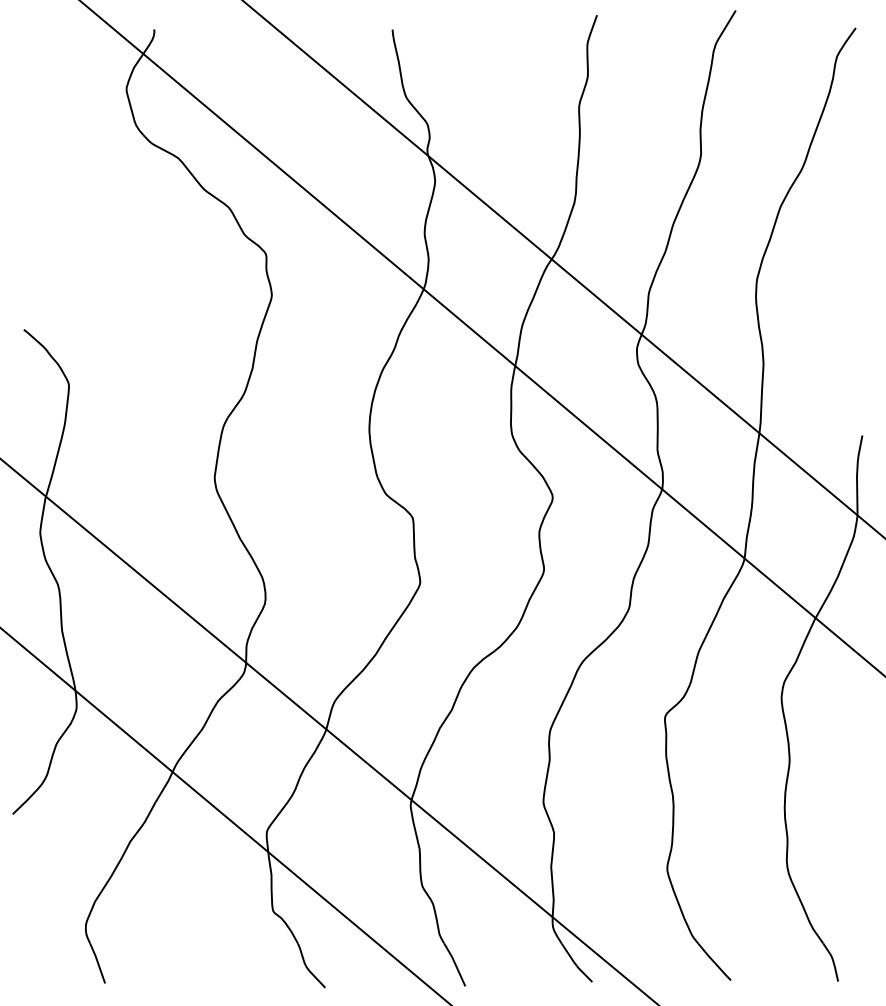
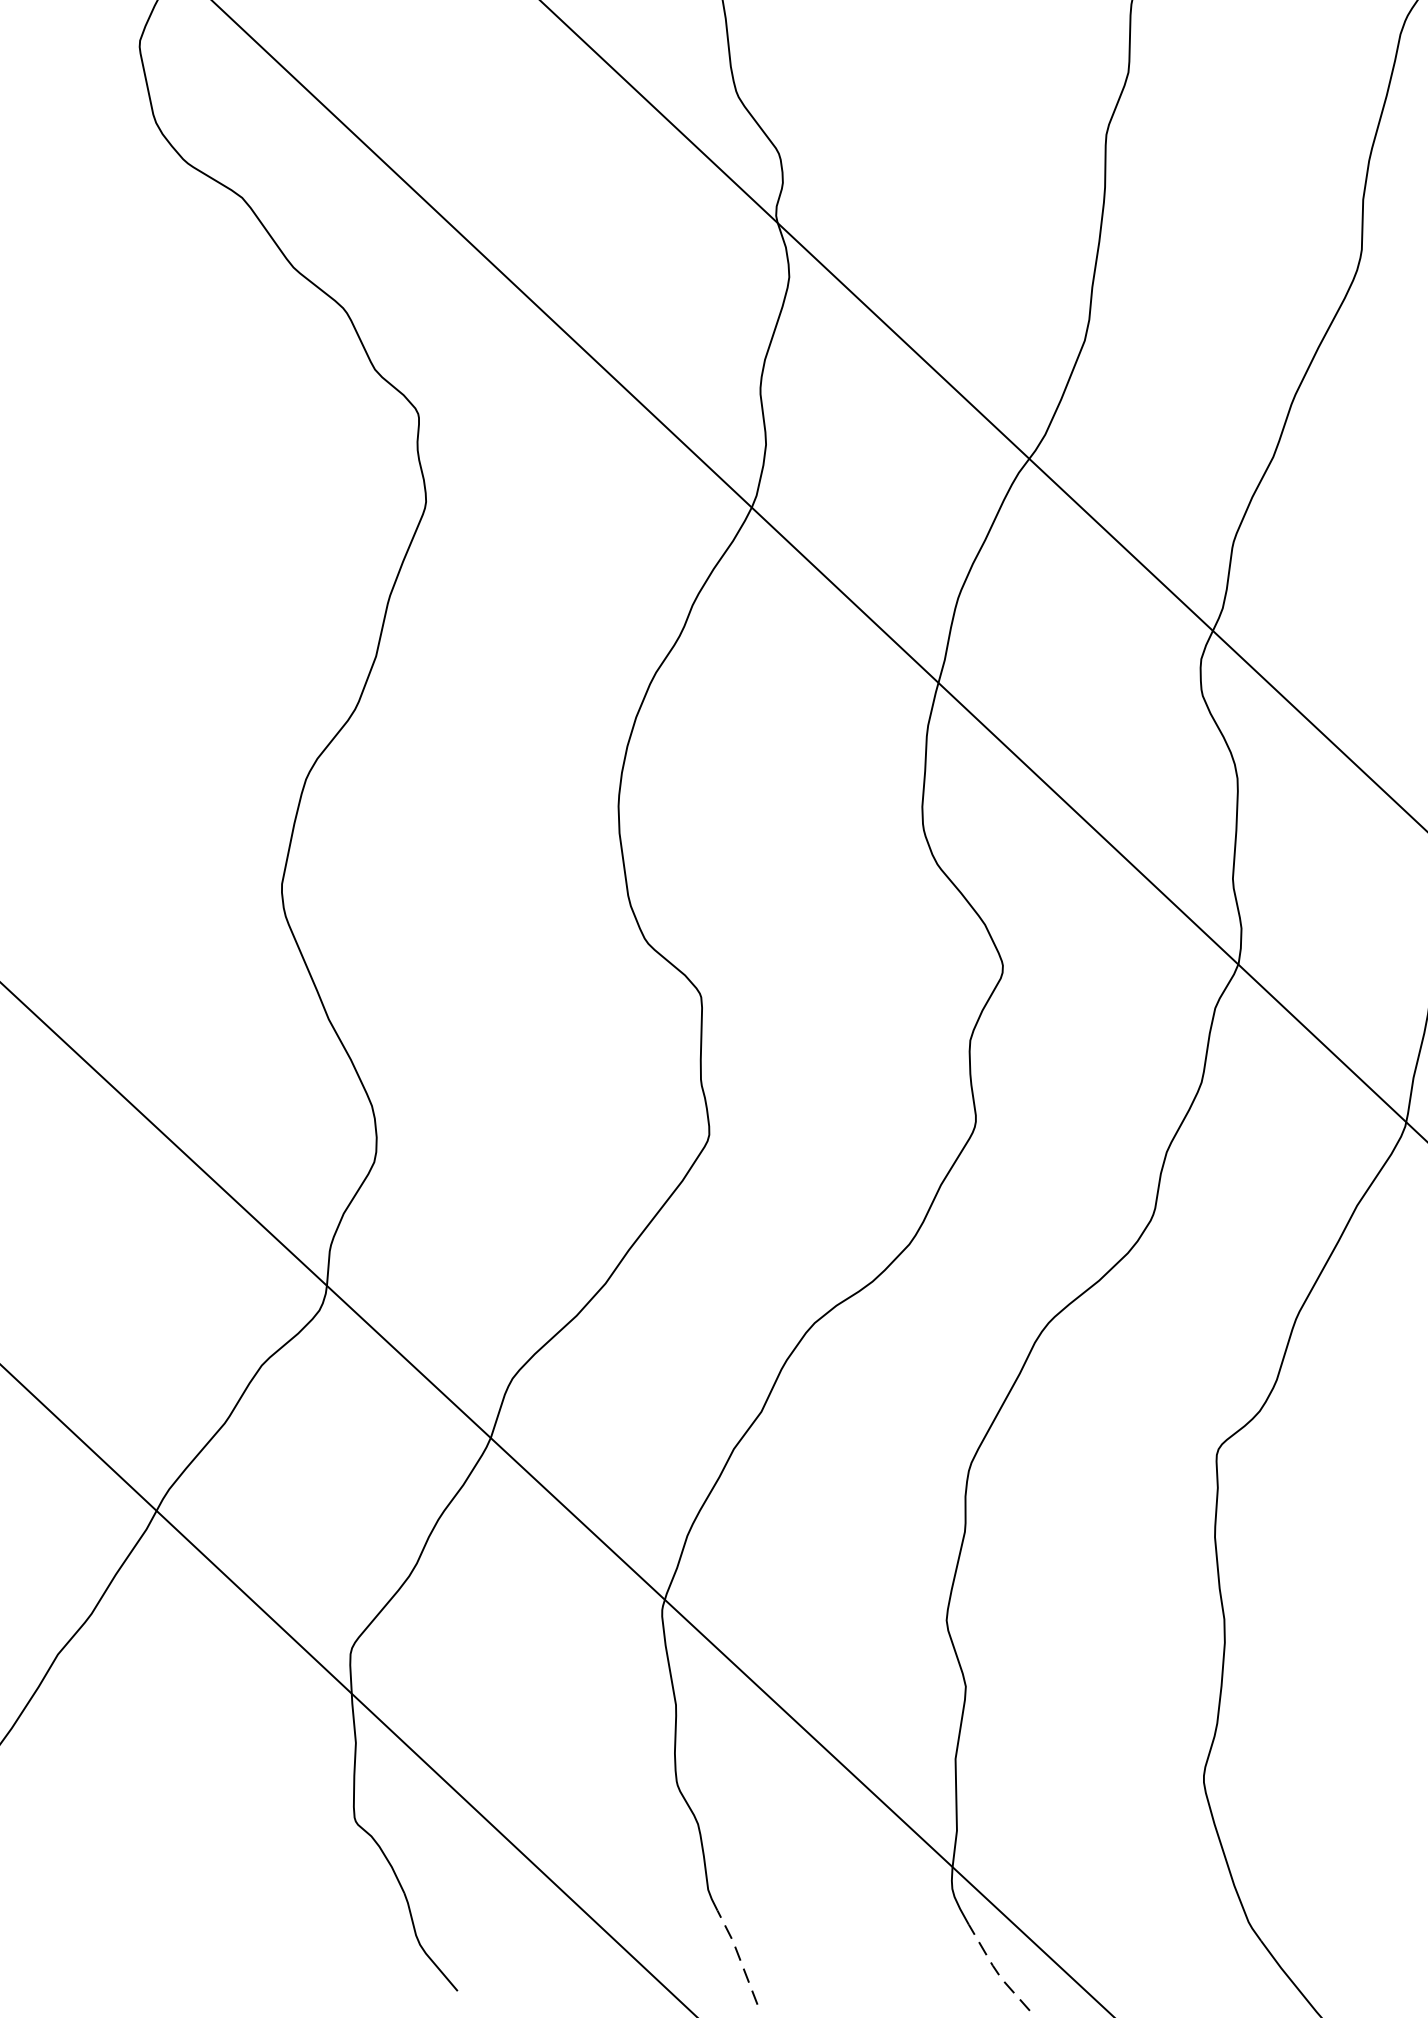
line: (455, 963) -> (739, 1954), solid -> dashed
line: (575, 963) -> (995, 1968), solid -> dashed

